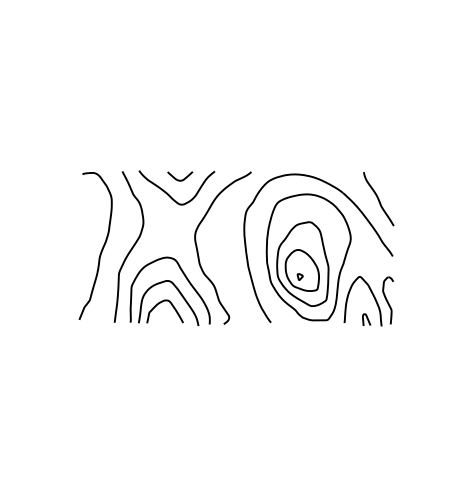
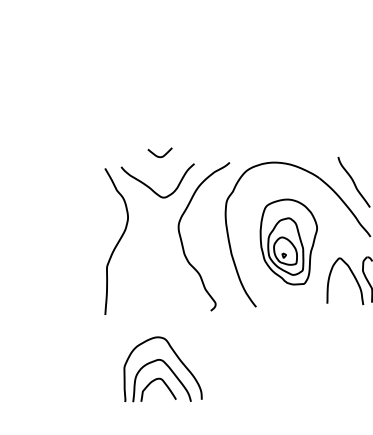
curve: (180, 179) -> (160, 155), moved
curve: (102, 246) -> (89, 242), removed
part: (308, 257) -> (289, 242), size x0.7
part: (175, 288) -> (166, 366), moved
curve: (366, 318) -> (348, 298), removed

